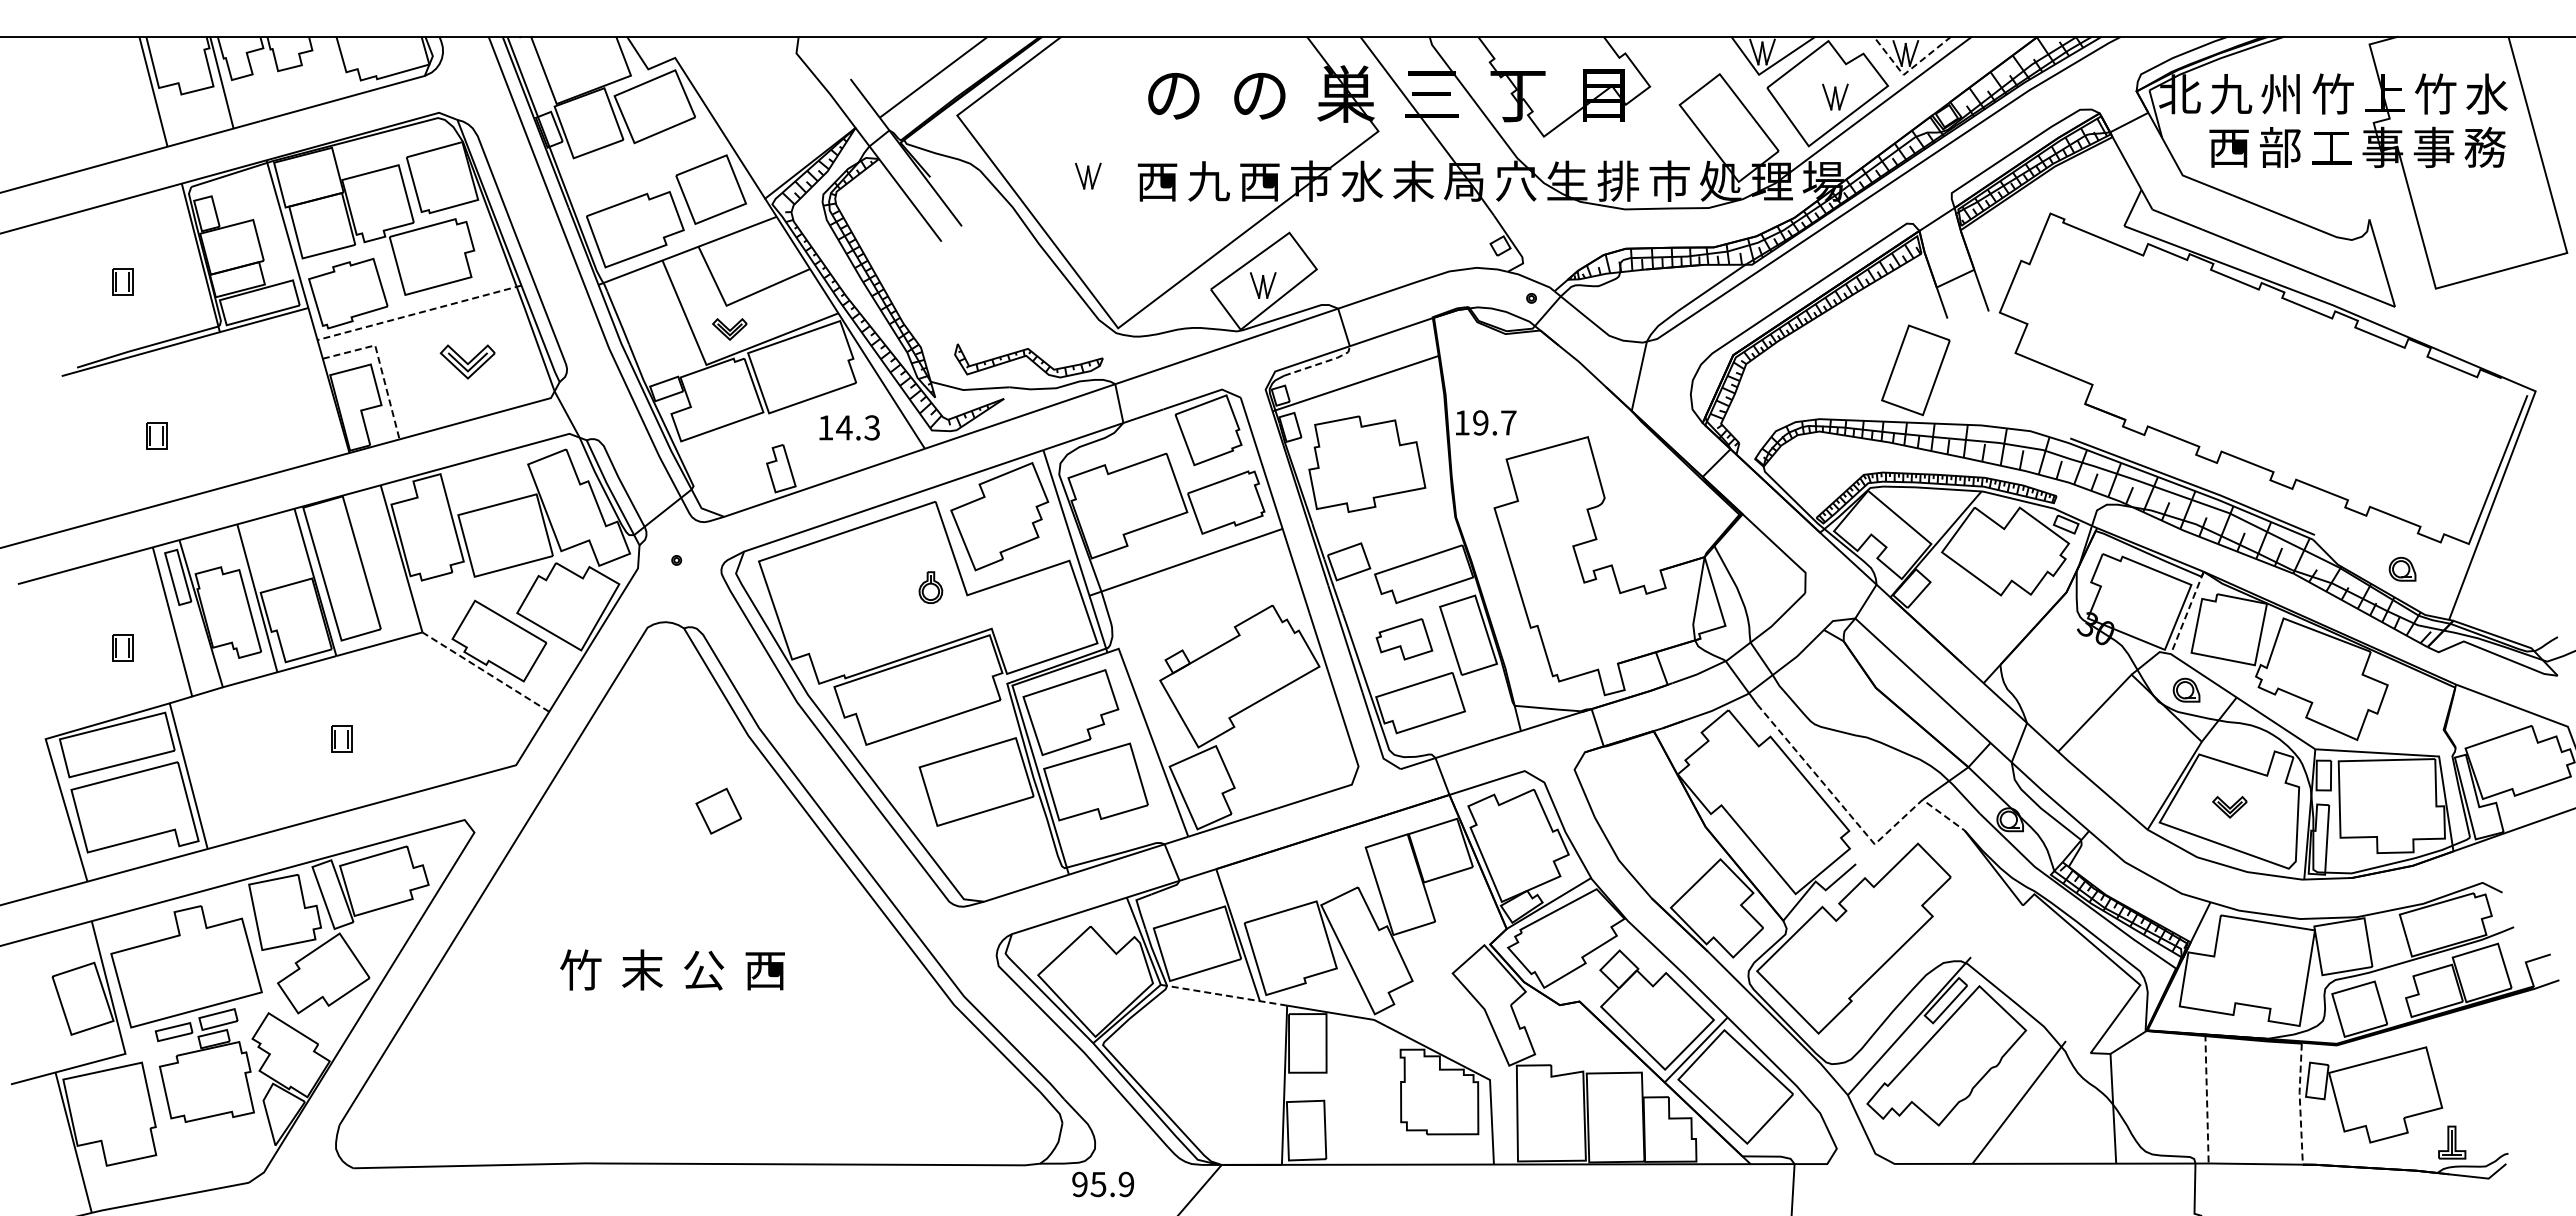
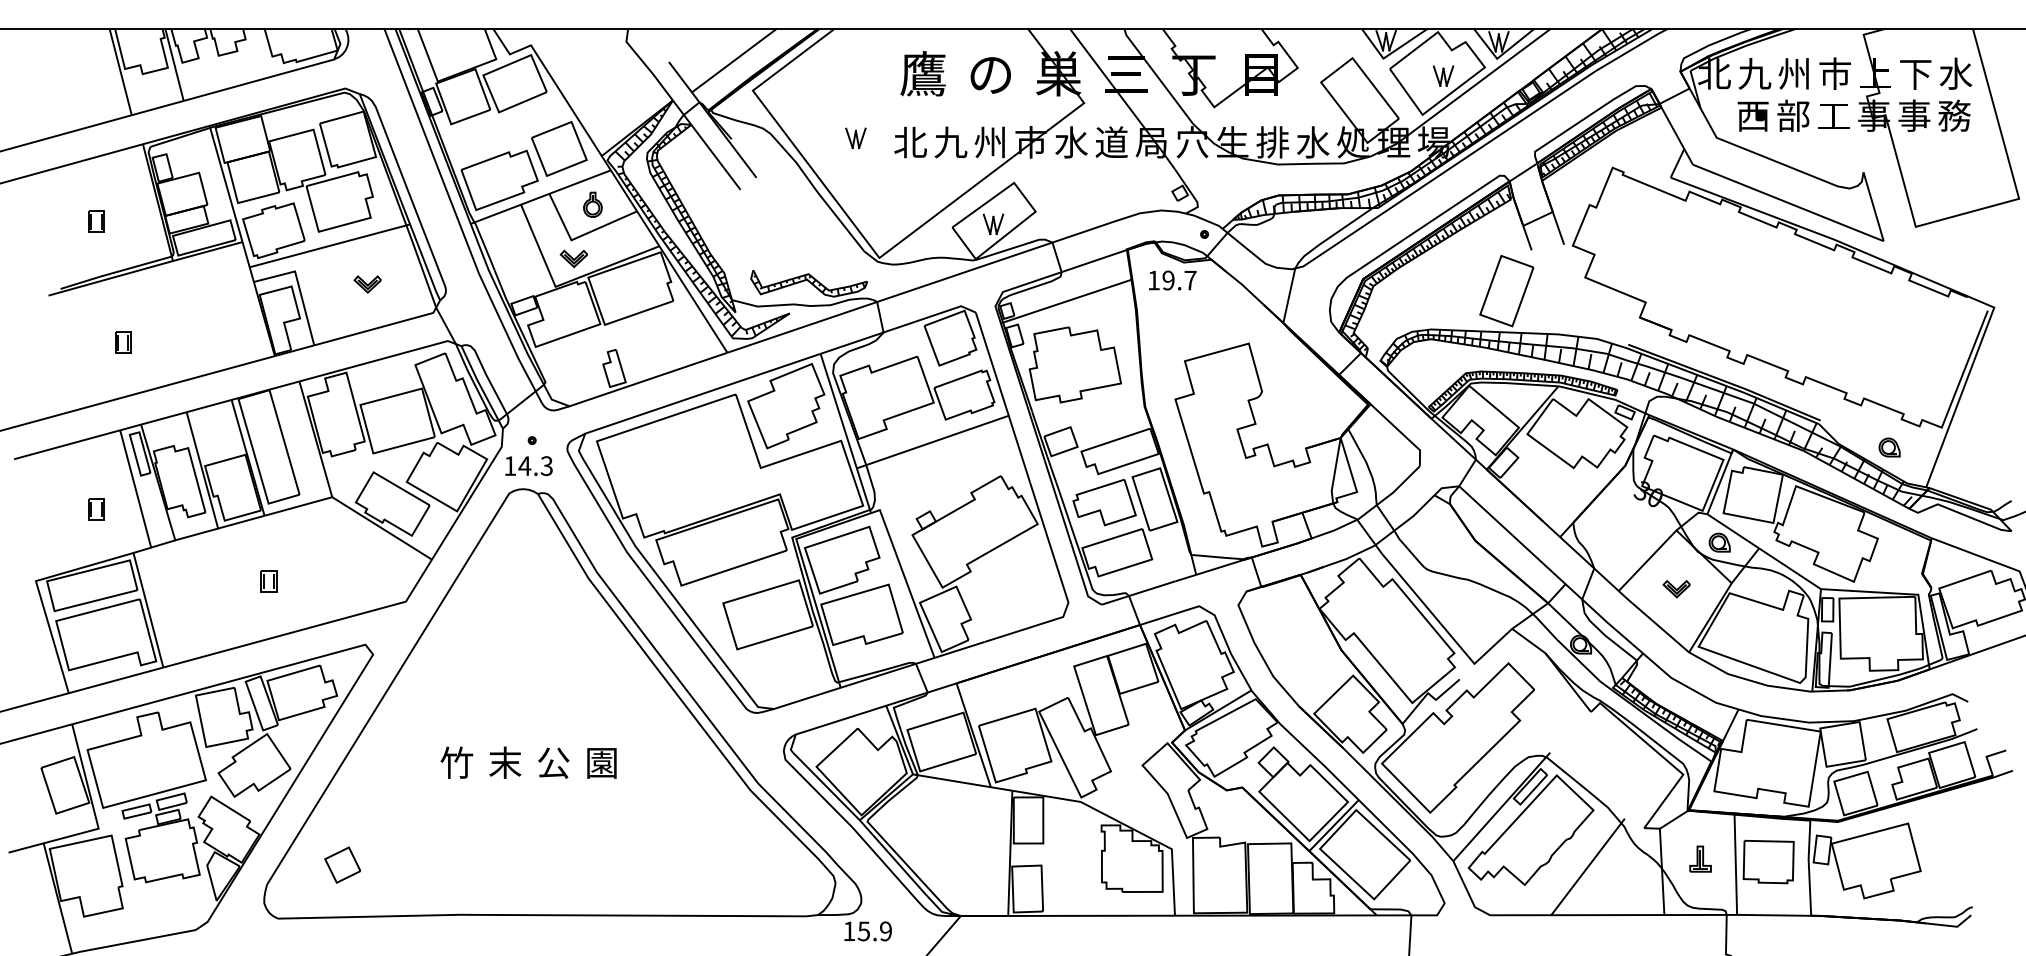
line: (1908, 71) -> (1501, 56), dashed -> solid
text: (1173, 93) -> (922, 73), の -> 鷹
text: (2332, 93) -> (1834, 73), 竹 -> 市
text: (2435, 93) -> (1915, 73), 竹 -> 下
text: (1413, 180) -> (1111, 141), 末 -> 道
text: (1669, 180) -> (1313, 141), 市 -> 水
text: (1157, 181) -> (910, 142), 西 -> 北
text: (1259, 181) -> (990, 142), 西 -> 州
line: (419, 312) -> (329, 245), dashed -> solid
part: (467, 361) -> (367, 284), size x0.62
line: (1321, 363) -> (1039, 285), dashed -> solid
line: (380, 365) -> (299, 287), dashed -> solid
text: (1486, 422) -> (1173, 280), moved
text: (849, 427) -> (528, 465), moved
part: (930, 587) -> (592, 204), moved
line: (2187, 613) -> (1720, 482), dashed -> solid
part: (1404, 639) -> (1104, 502), size x1.43
line: (485, 672) -> (381, 528), dashed -> solid
part: (2229, 807) -> (1676, 589), moved
part: (718, 810) -> (342, 864), moved
line: (1854, 820) -> (1458, 645), dashed -> solid
text: (764, 970) -> (601, 763), 西 -> 園
line: (1223, 995) -> (962, 782), dashed -> solid
part: (2248, 1096) -> (1768, 862), added
line: (2207, 1098) -> (1736, 863), dashed -> solid
line: (2300, 1103) -> (1809, 867), dashed -> solid
part: (2452, 1142) -> (1700, 859), moved
text: (1079, 1184) -> (849, 931), 95.9 -> 15.9

